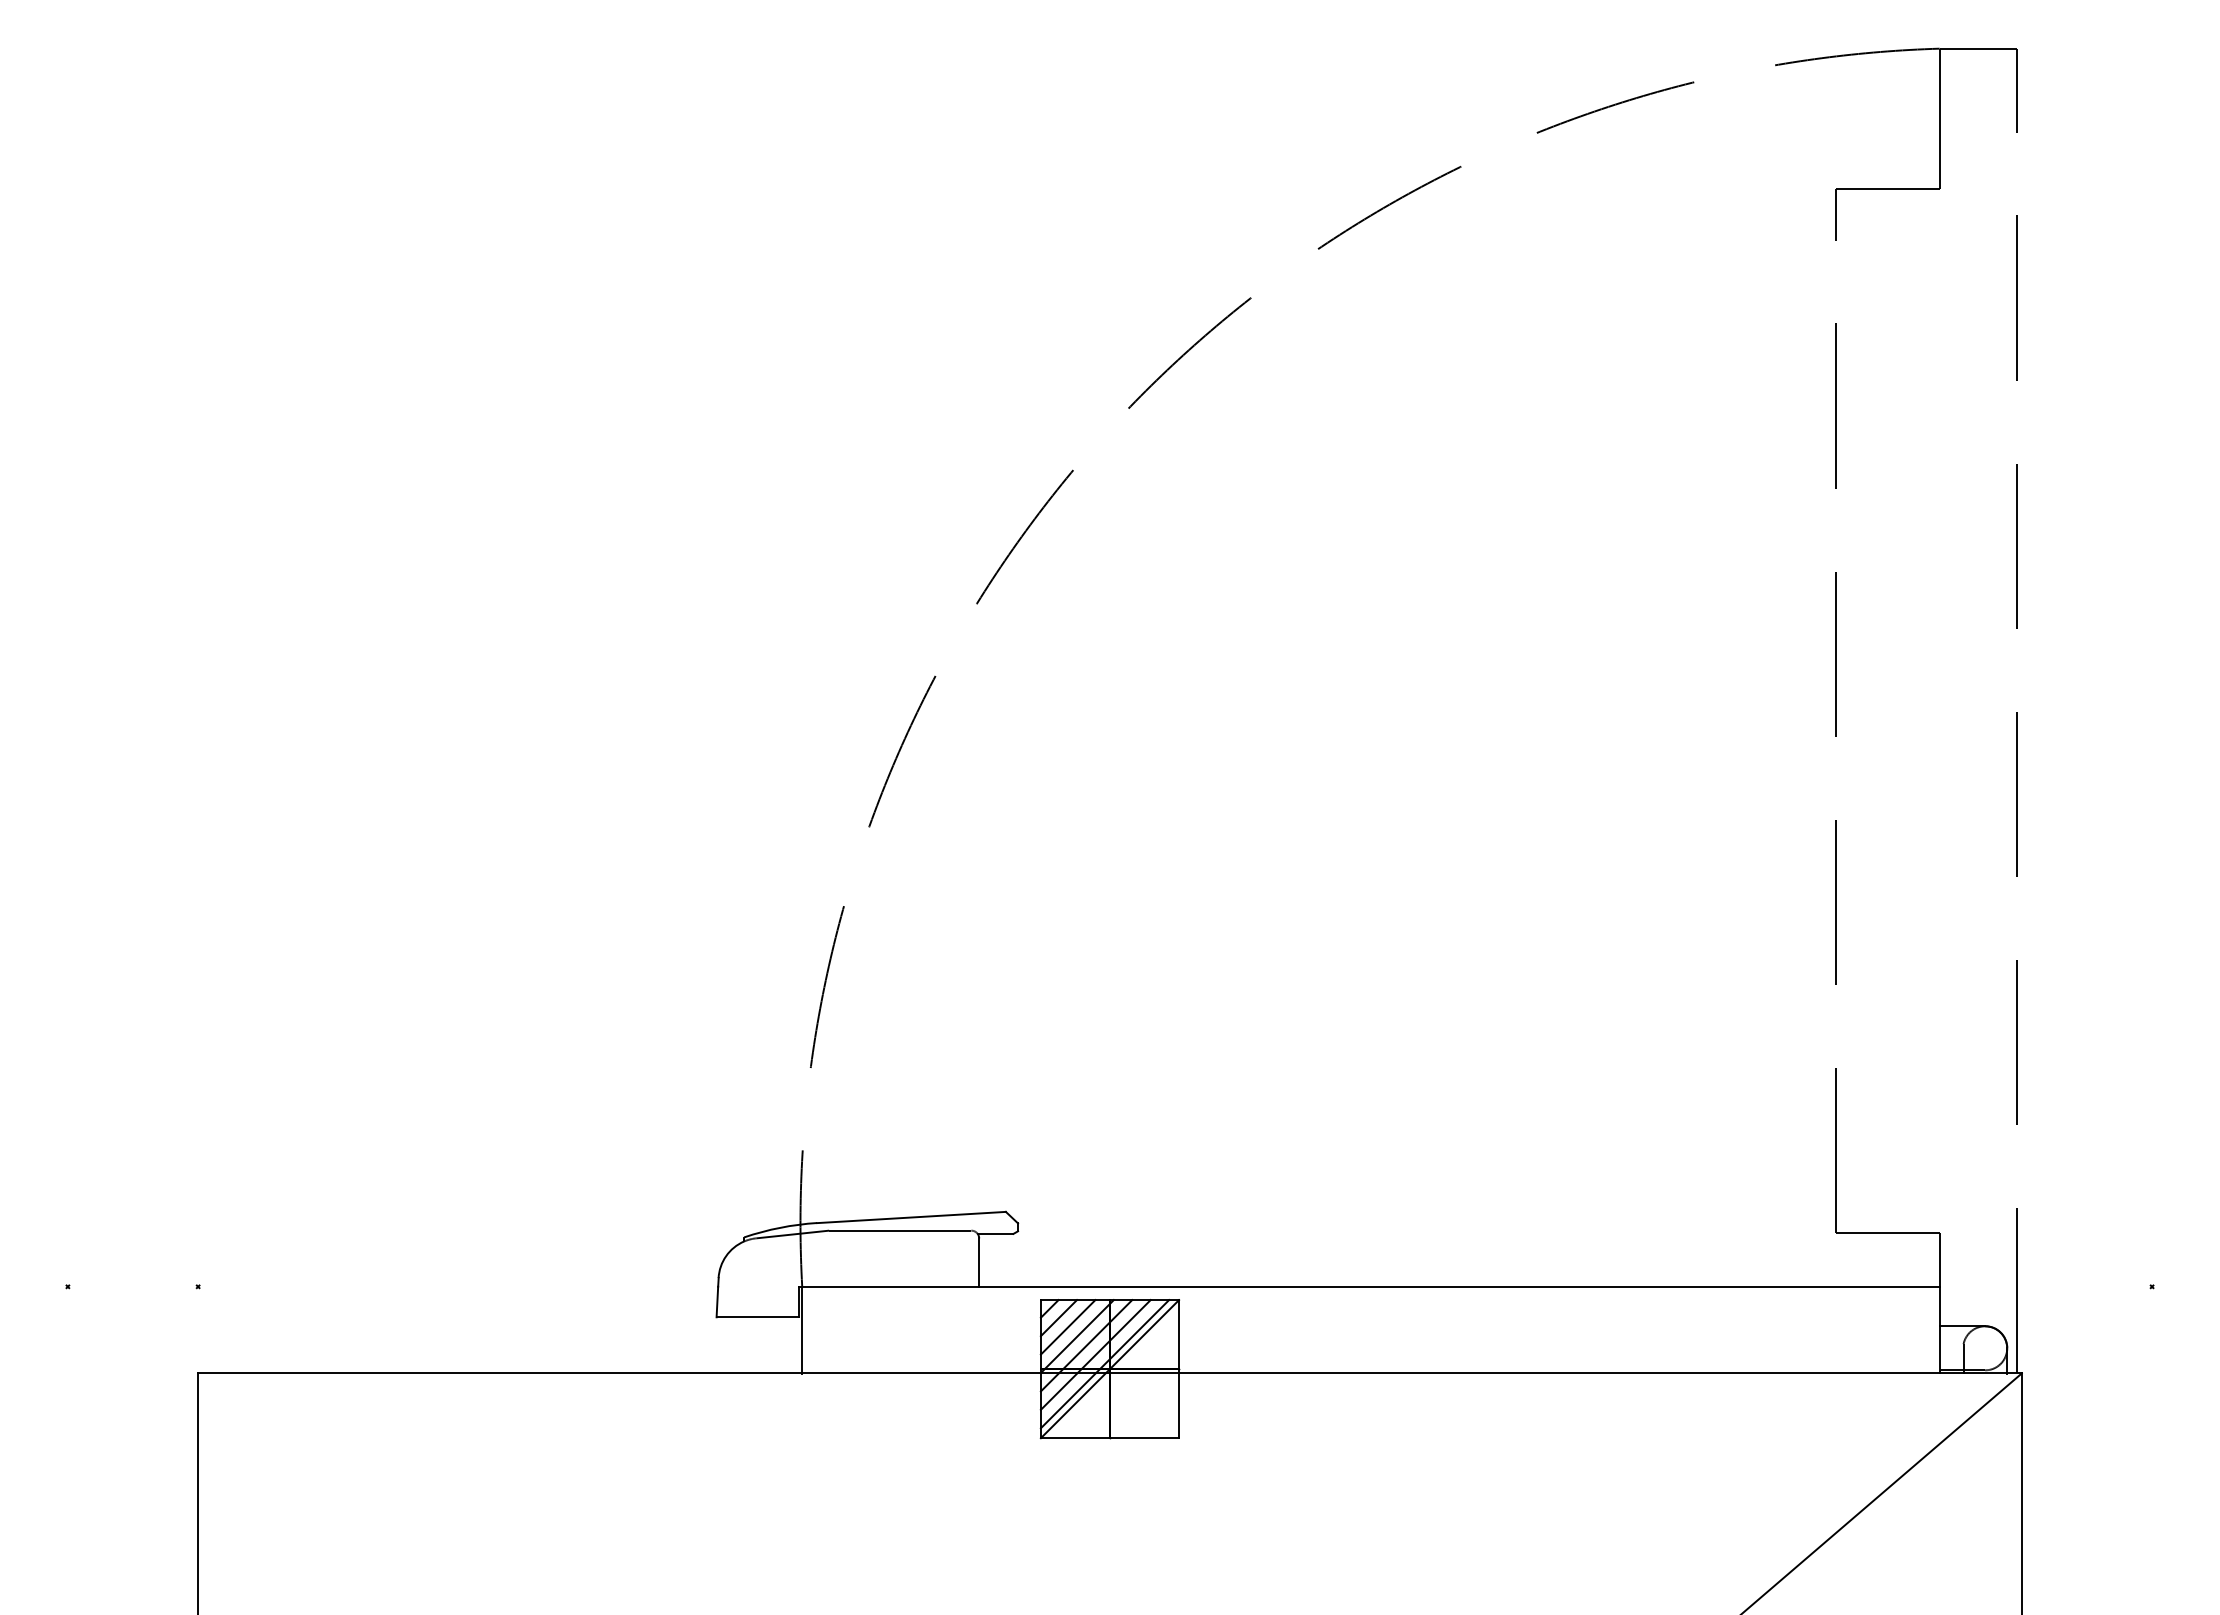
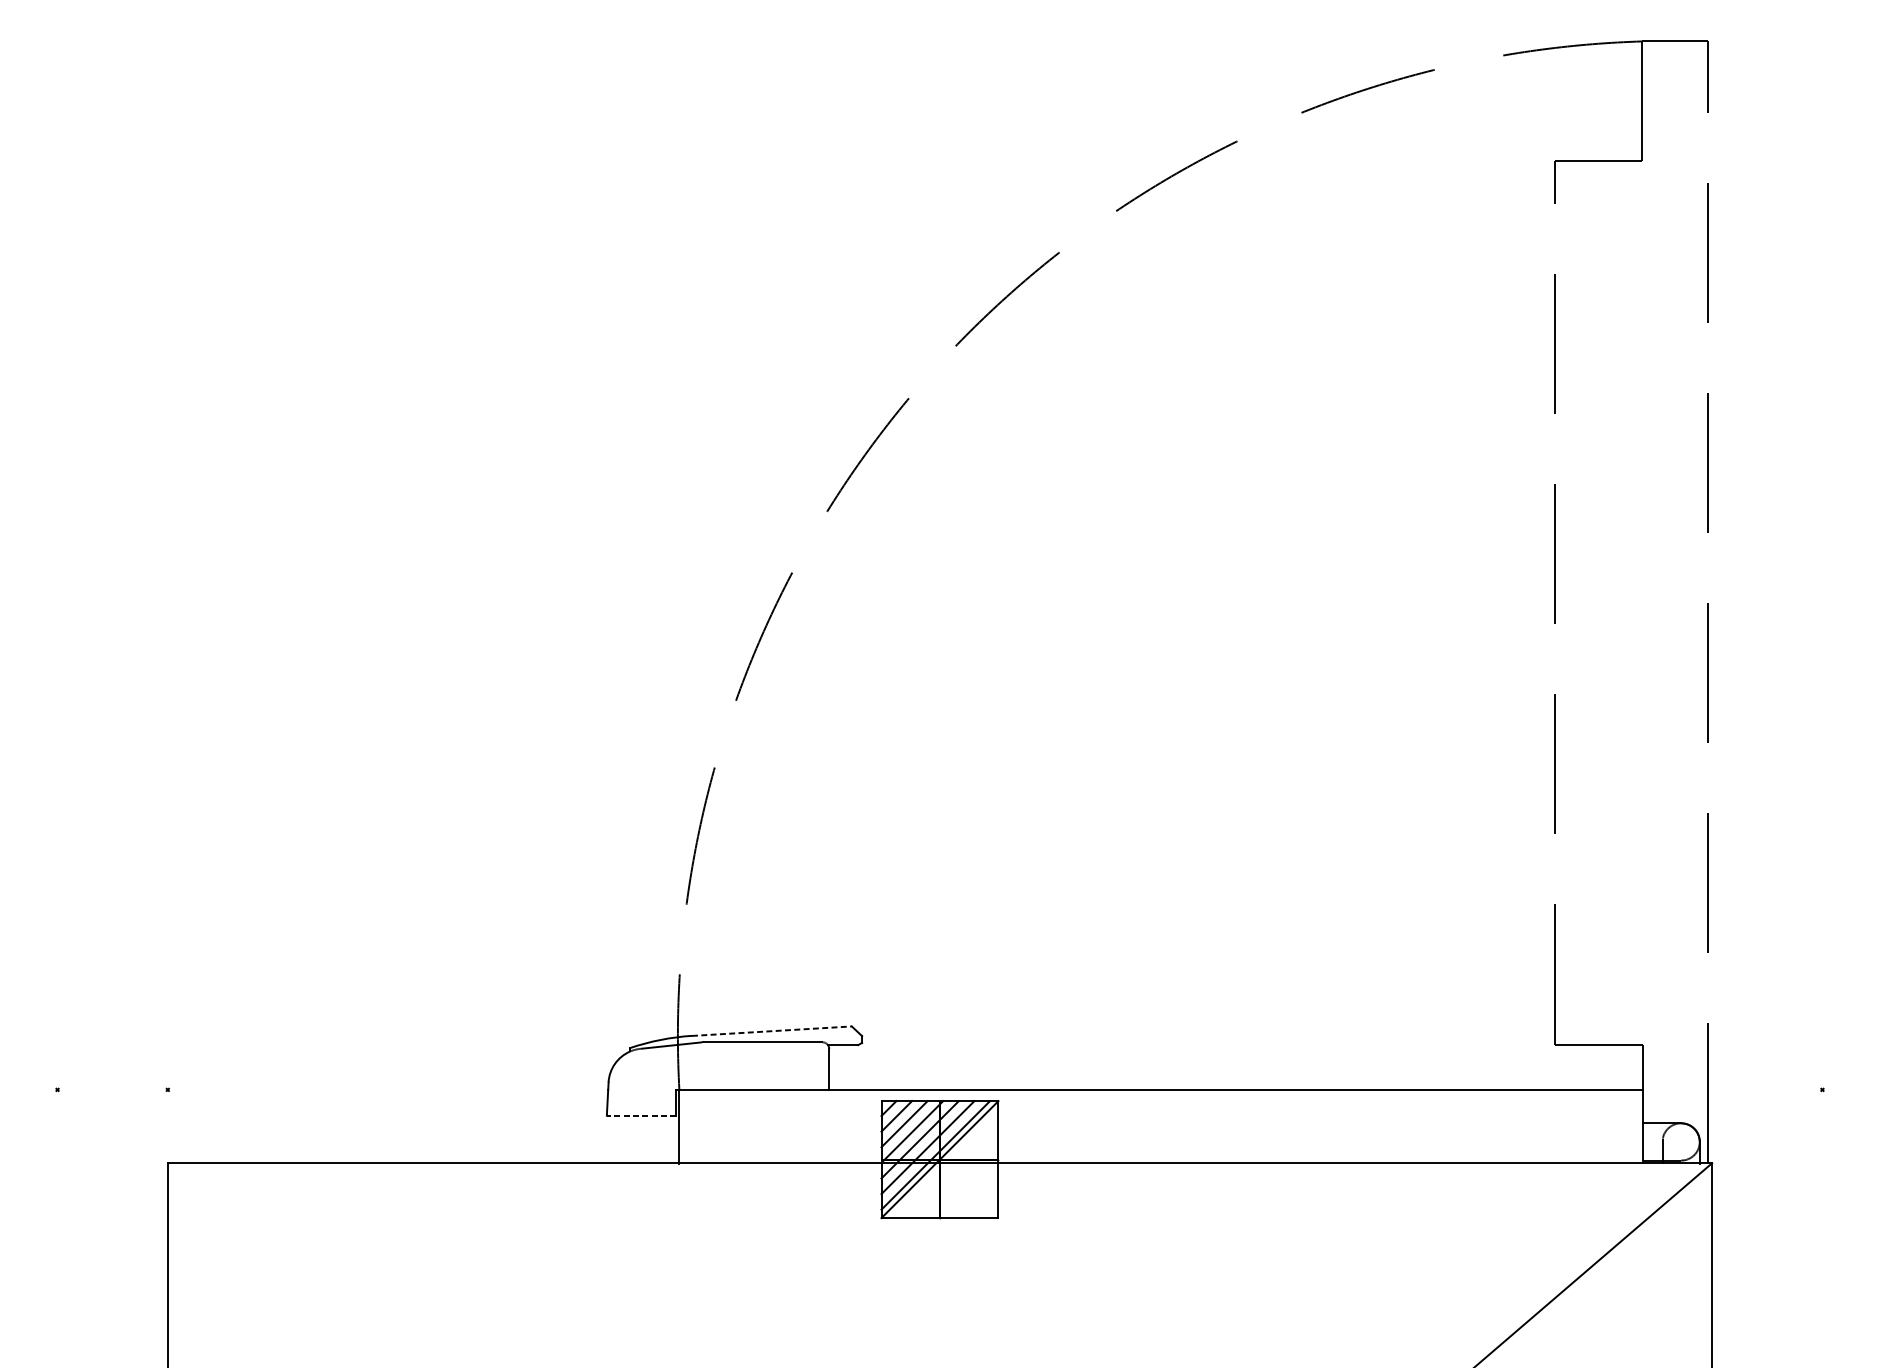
line: (911, 1217) -> (771, 1031), solid -> dashed
line: (757, 1317) -> (641, 1115), solid -> dashed

